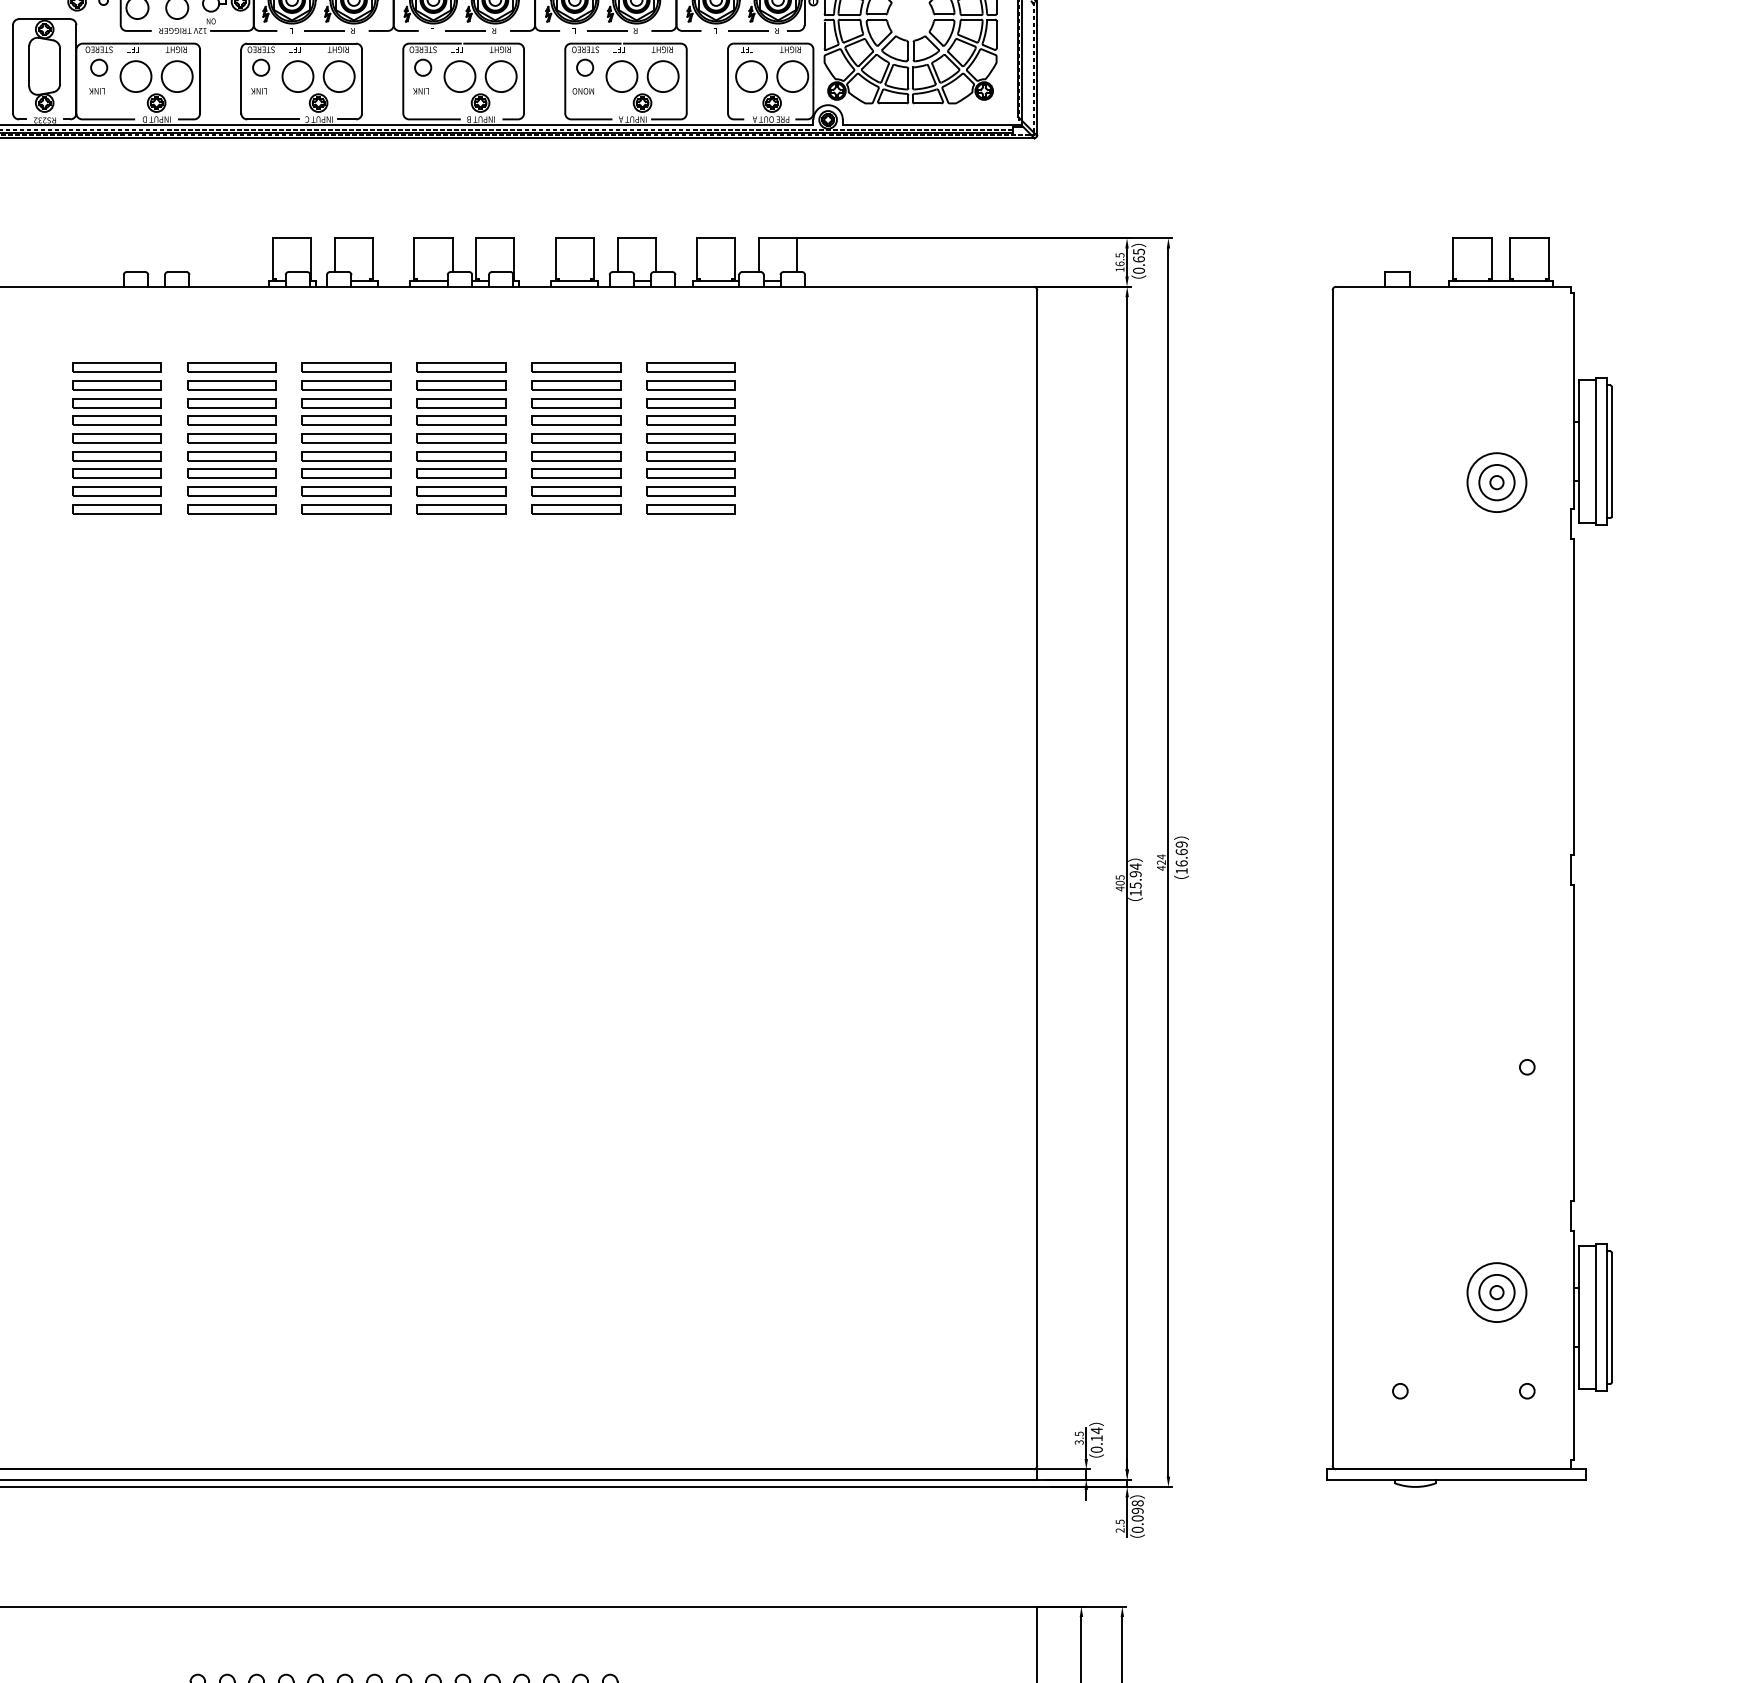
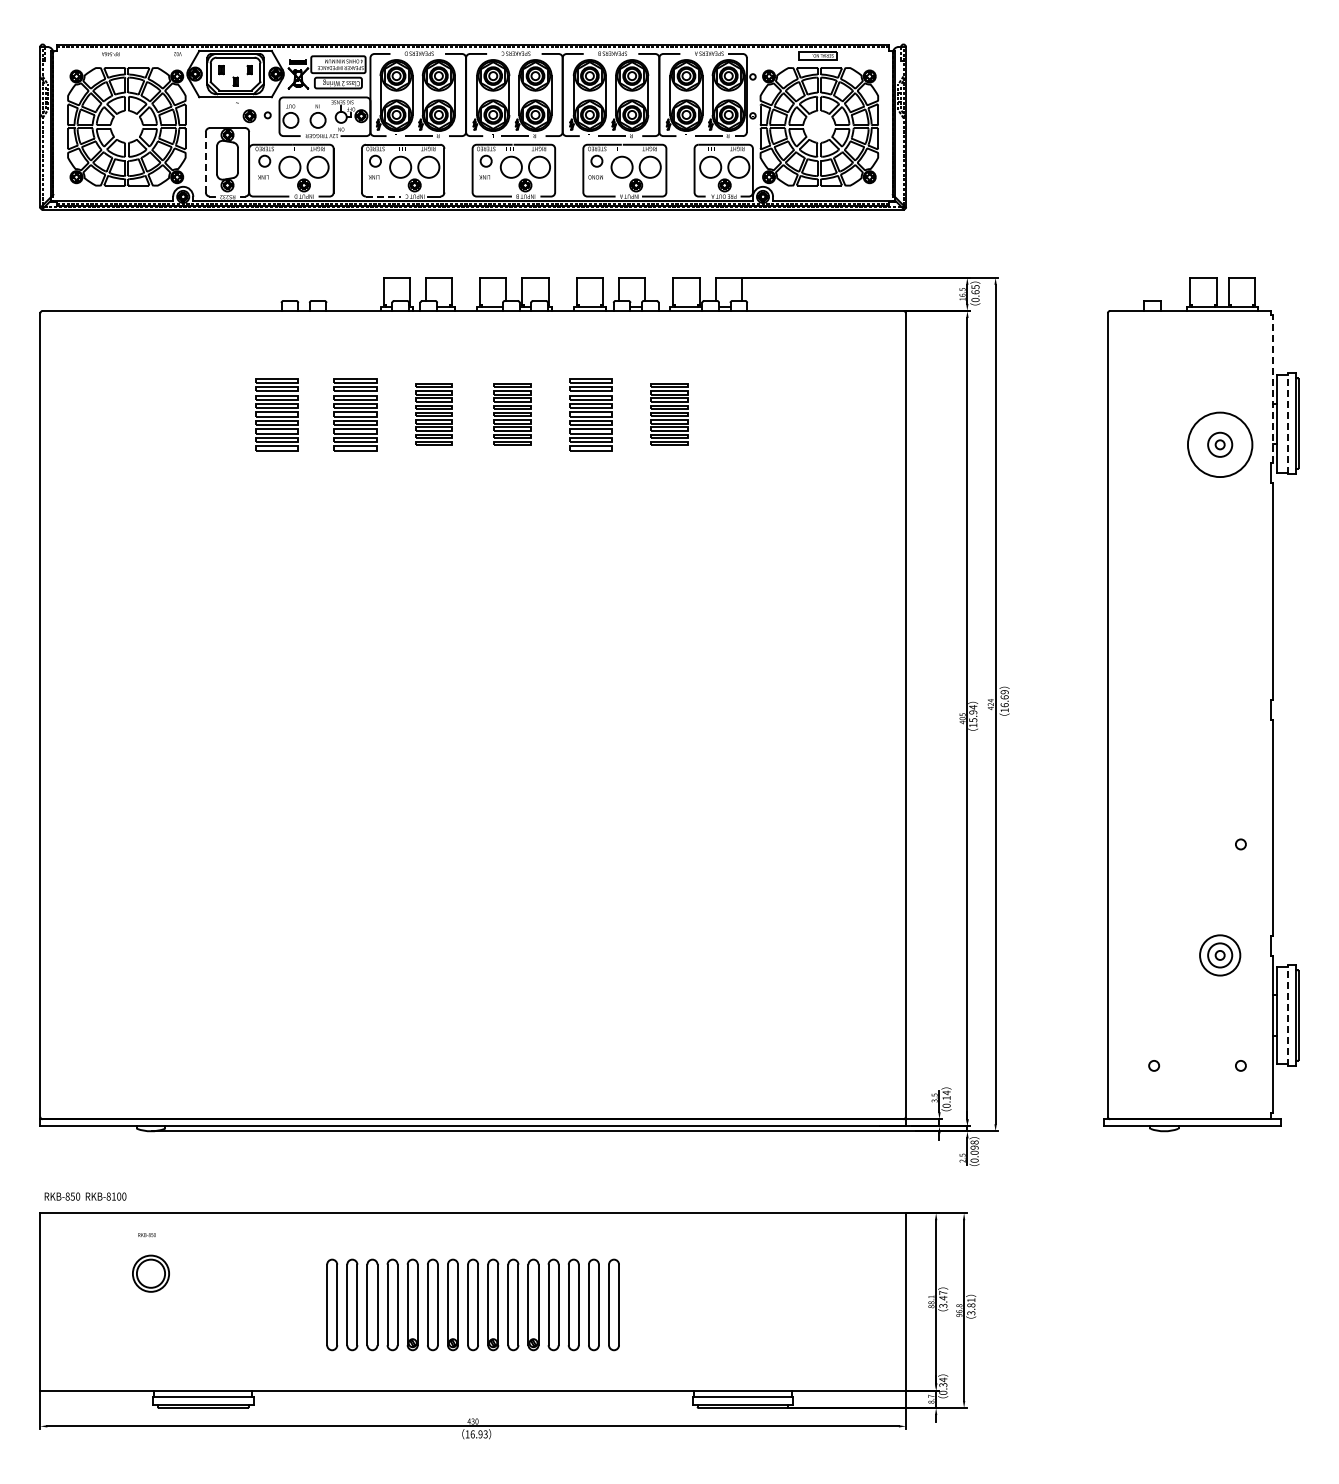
line: (12, 68) -> (205, 161), solid -> dashed
line: (272, 119) -> (383, 196), solid -> dashed
line: (1573, 400) -> (1272, 388), solid -> dashed
part: (116, 438) -> (276, 414), size x0.7
part: (231, 438) -> (355, 414), size x0.7
part: (346, 438) -> (433, 414), size x0.6
part: (461, 438) -> (512, 414), size x0.6
part: (575, 438) -> (590, 414), size x0.7
part: (691, 438) -> (669, 414), size x0.6
line: (1595, 451) -> (1287, 423), solid -> dashed
circle: (1497, 482) -> (1220, 444), size x1.6
part: (1497, 1292) -> (1220, 955), moved
line: (1595, 1317) -> (1287, 1015), solid -> dashed

